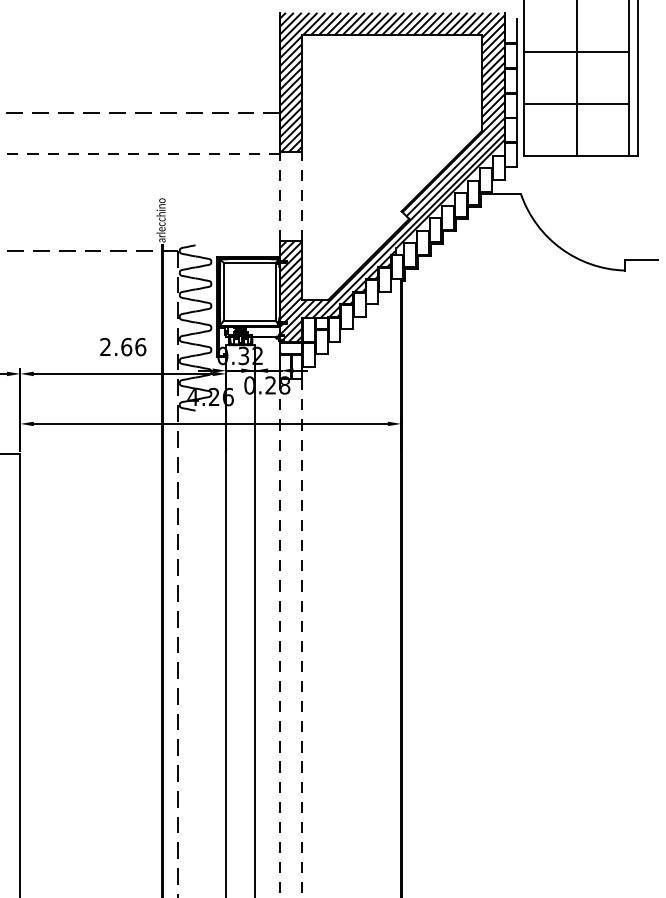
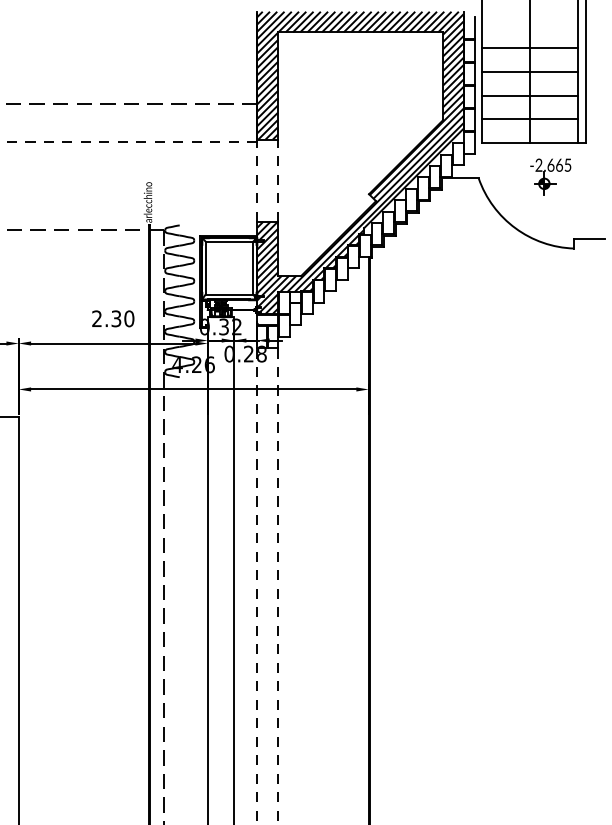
line: (576, 78) -> (529, 72), added
line: (576, 130) -> (529, 119), added
part: (599, 192) -> (550, 176), added
text: (133, 346) -> (122, 318), 2.66 -> 2.30

